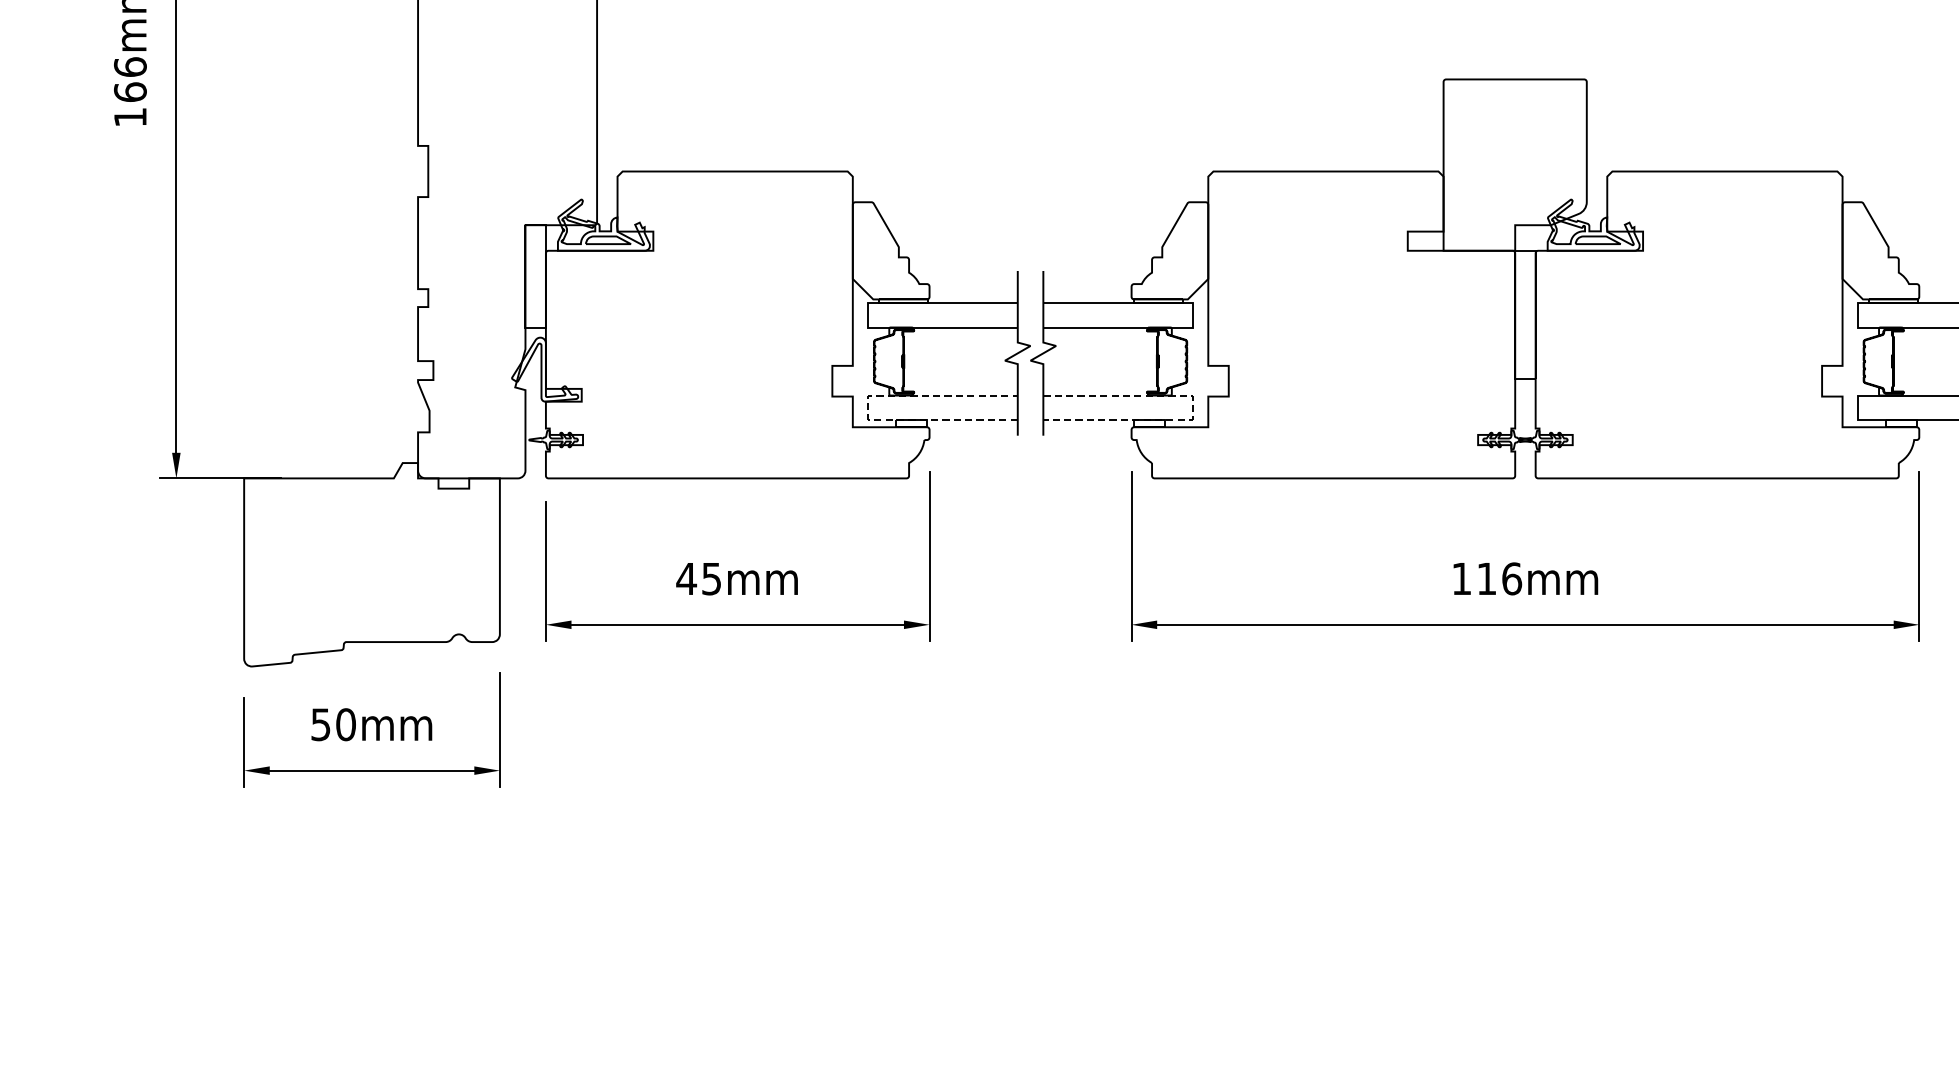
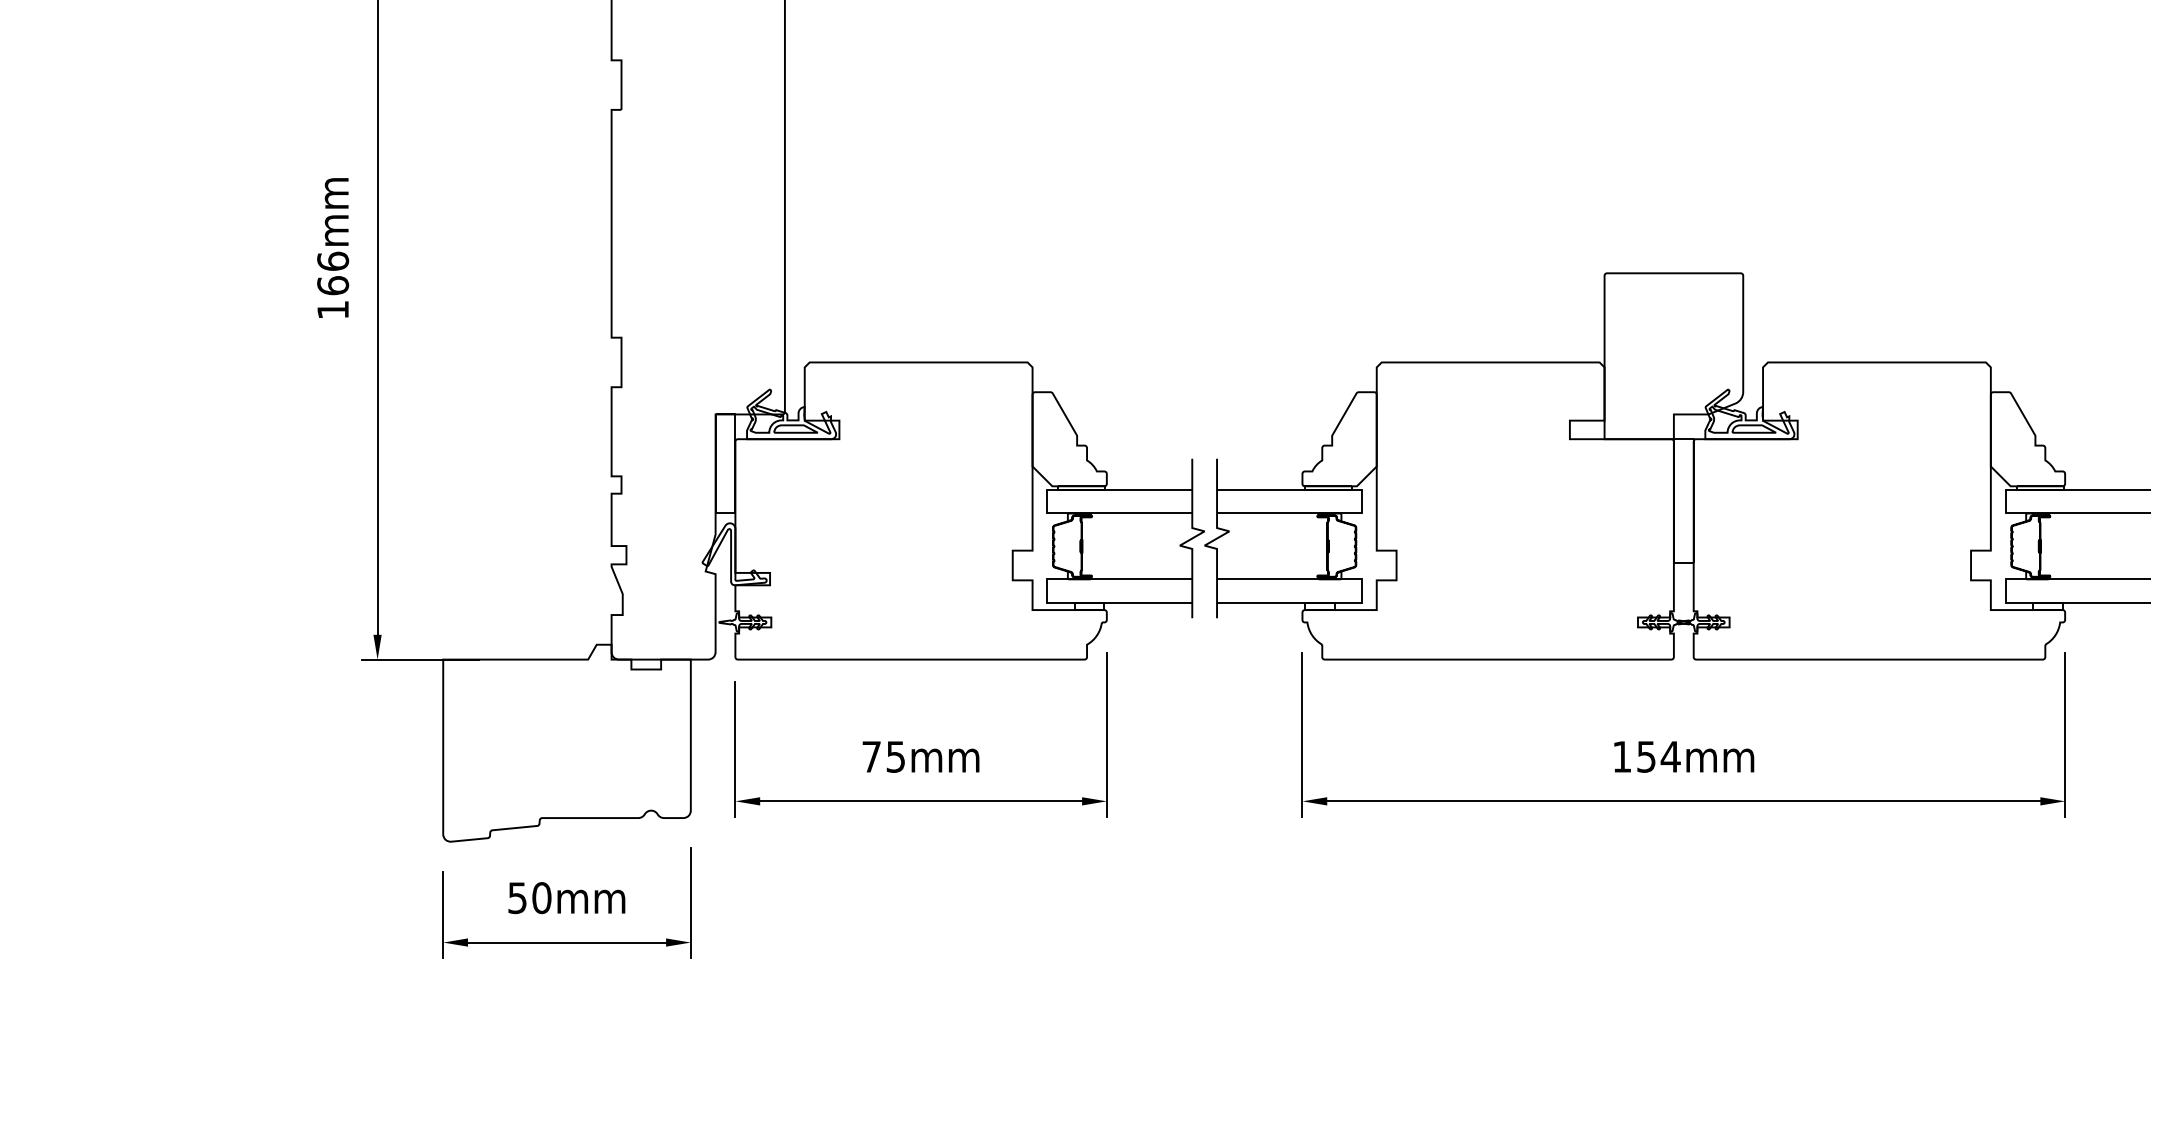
line: (868, 408) -> (1047, 591), dashed -> solid
line: (1192, 408) -> (1361, 591), dashed -> solid
text: (686, 578) -> (871, 756), 45mm -> 75mm
text: (1499, 578) -> (1658, 756), 116mm -> 154mm

